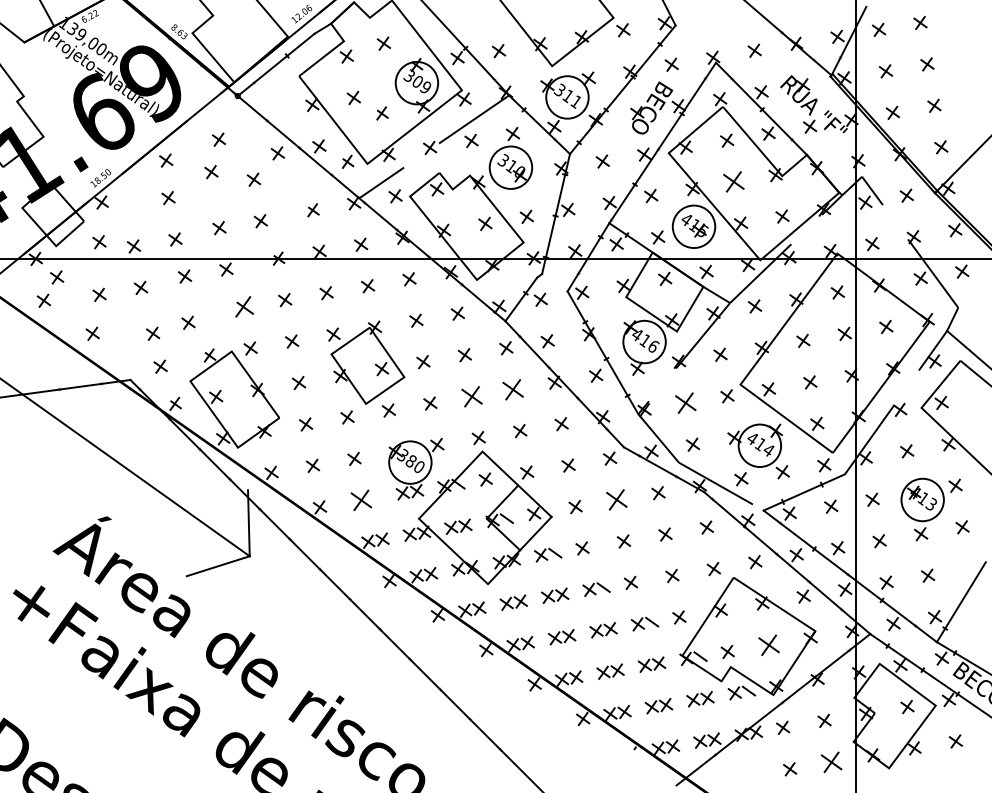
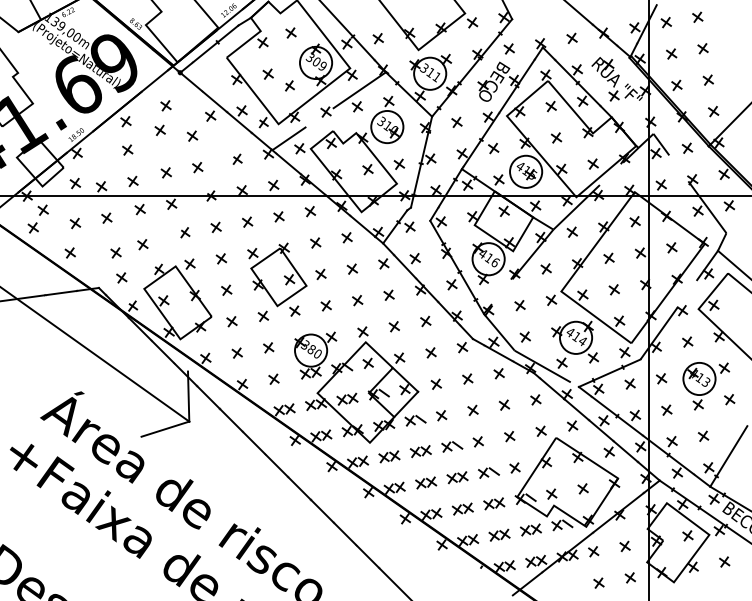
part: (734, 182) -> (556, 138), size x0.62
part: (244, 307) -> (185, 233), size x0.62
part: (513, 389) -> (389, 295), size x0.62
part: (471, 396) -> (357, 300), size x0.62
part: (686, 403) -> (520, 305), size x0.62
part: (361, 500) -> (274, 379), size x0.62
part: (617, 500) -> (468, 379), size x0.62
part: (769, 644) -> (583, 488), size x0.62
part: (831, 762) -> (630, 577), size x0.62

